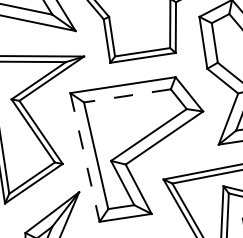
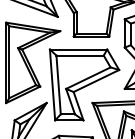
line: (128, 95) -> (80, 55), dashed -> solid
line: (84, 156) -> (52, 84), dashed -> solid

